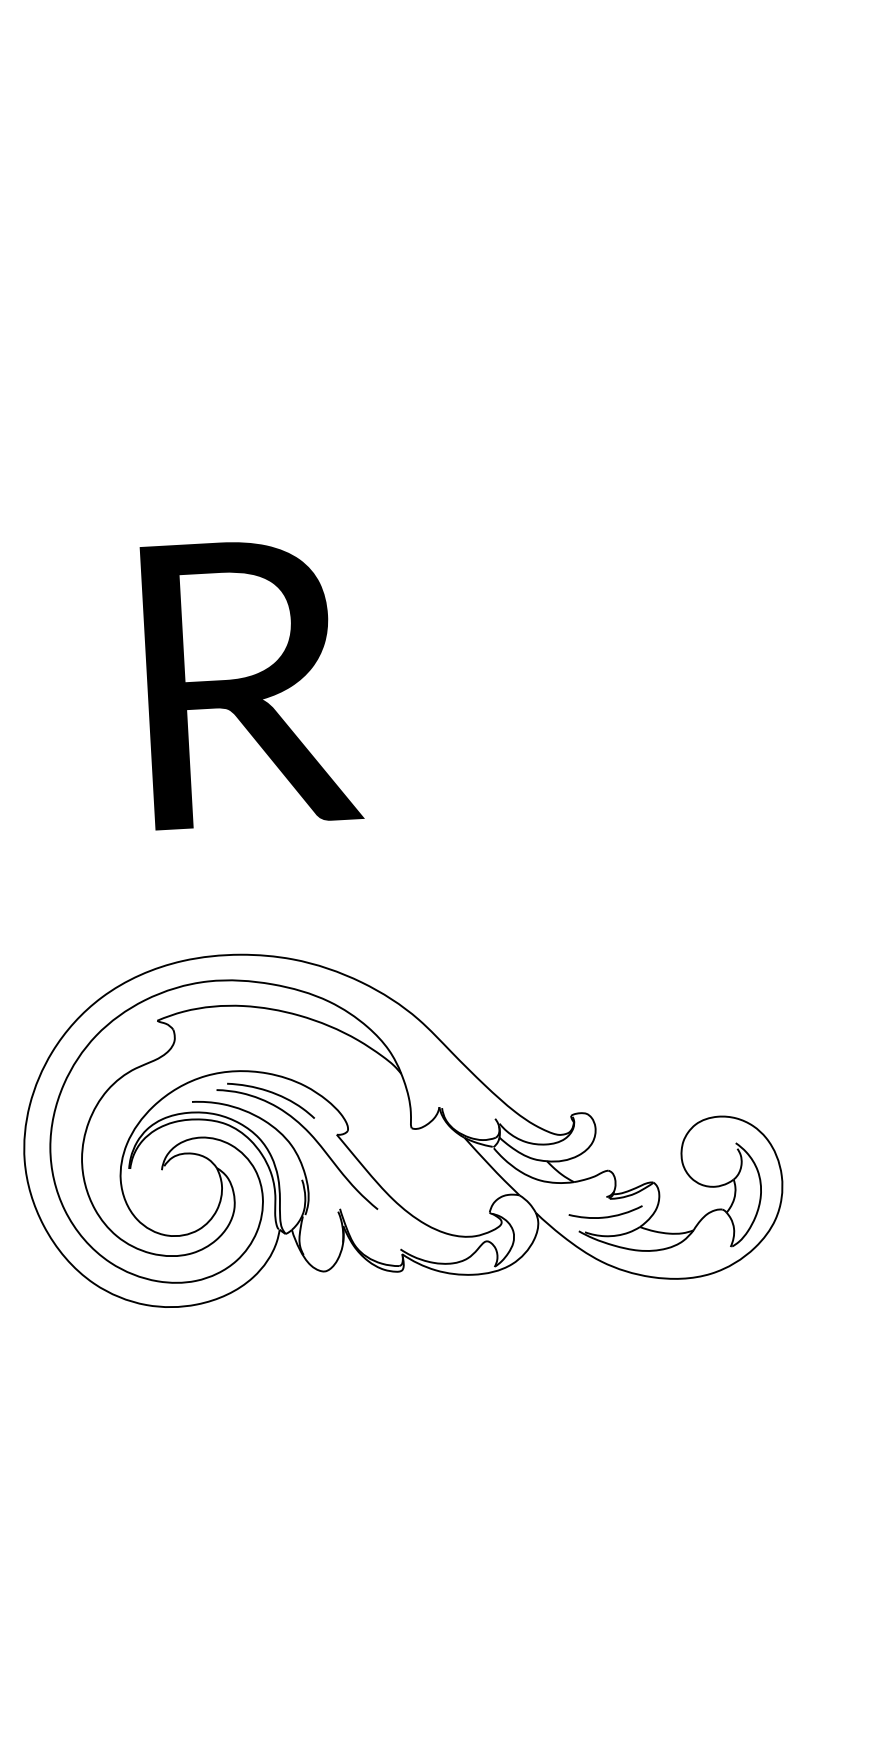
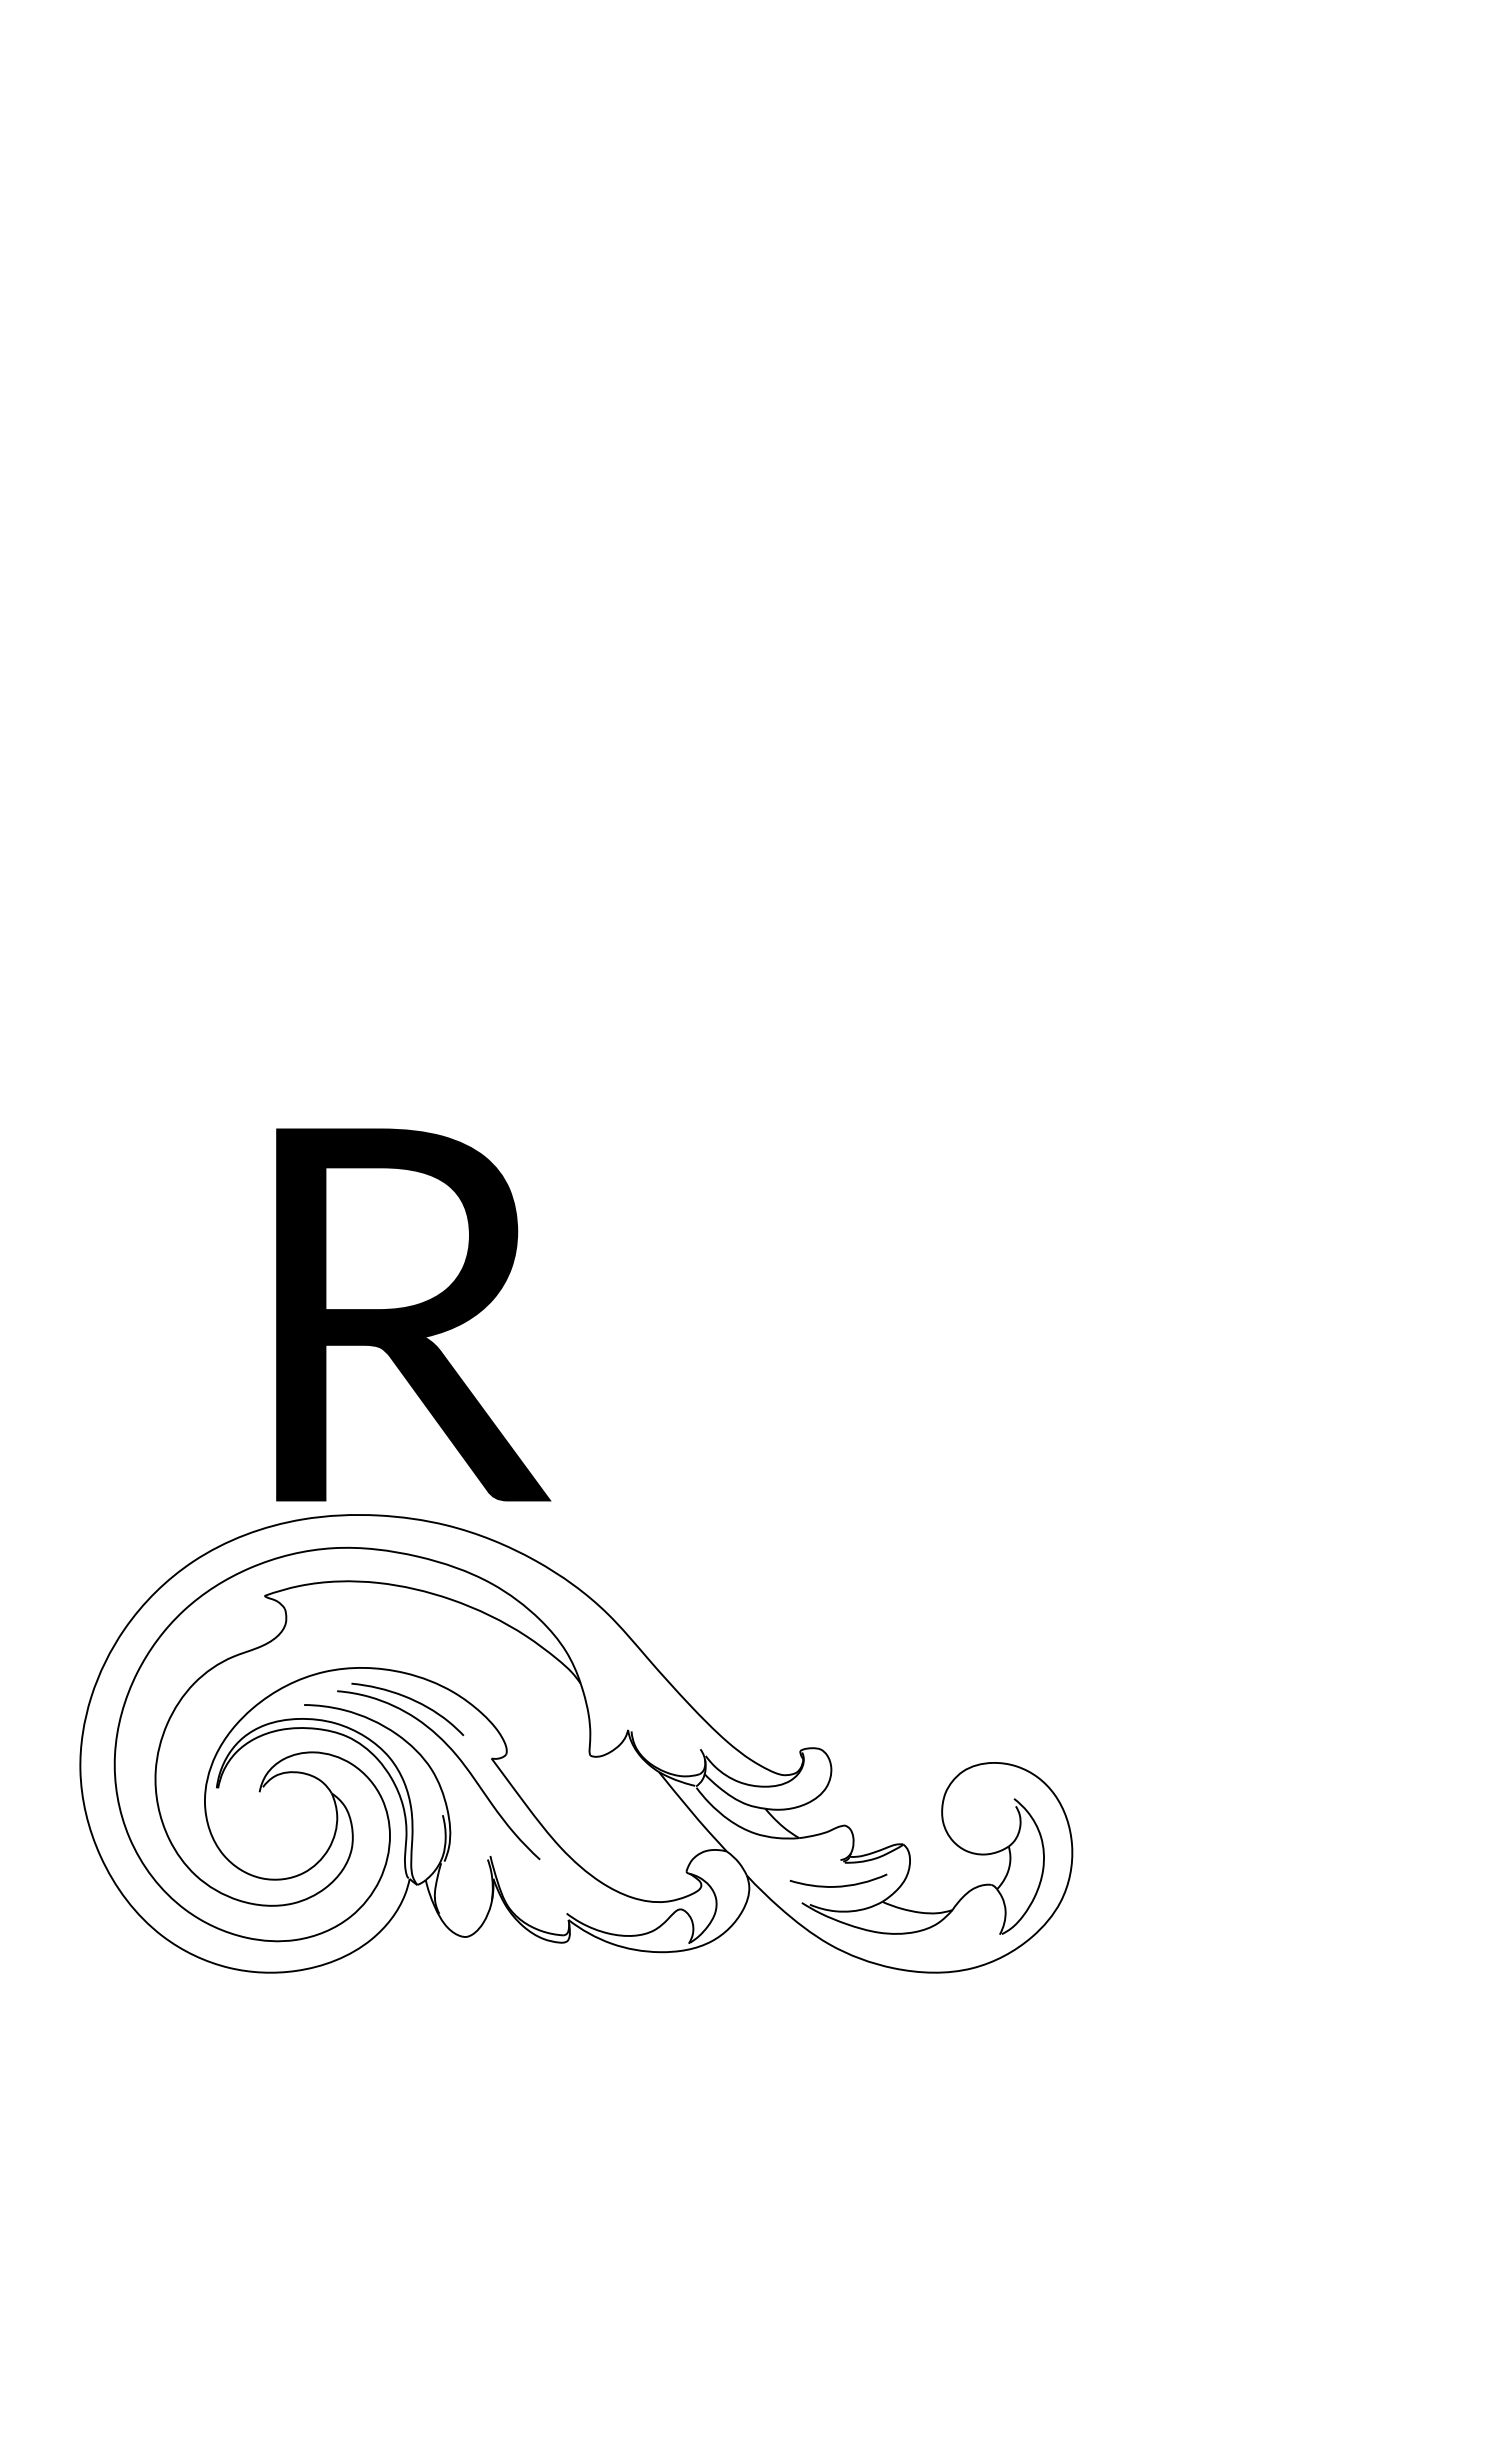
text: (251, 682) -> (413, 1314), moved

